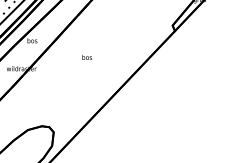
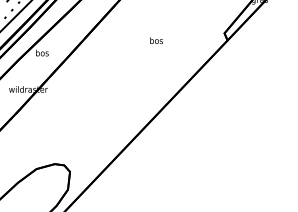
text: (87, 57) -> (156, 40), moved

